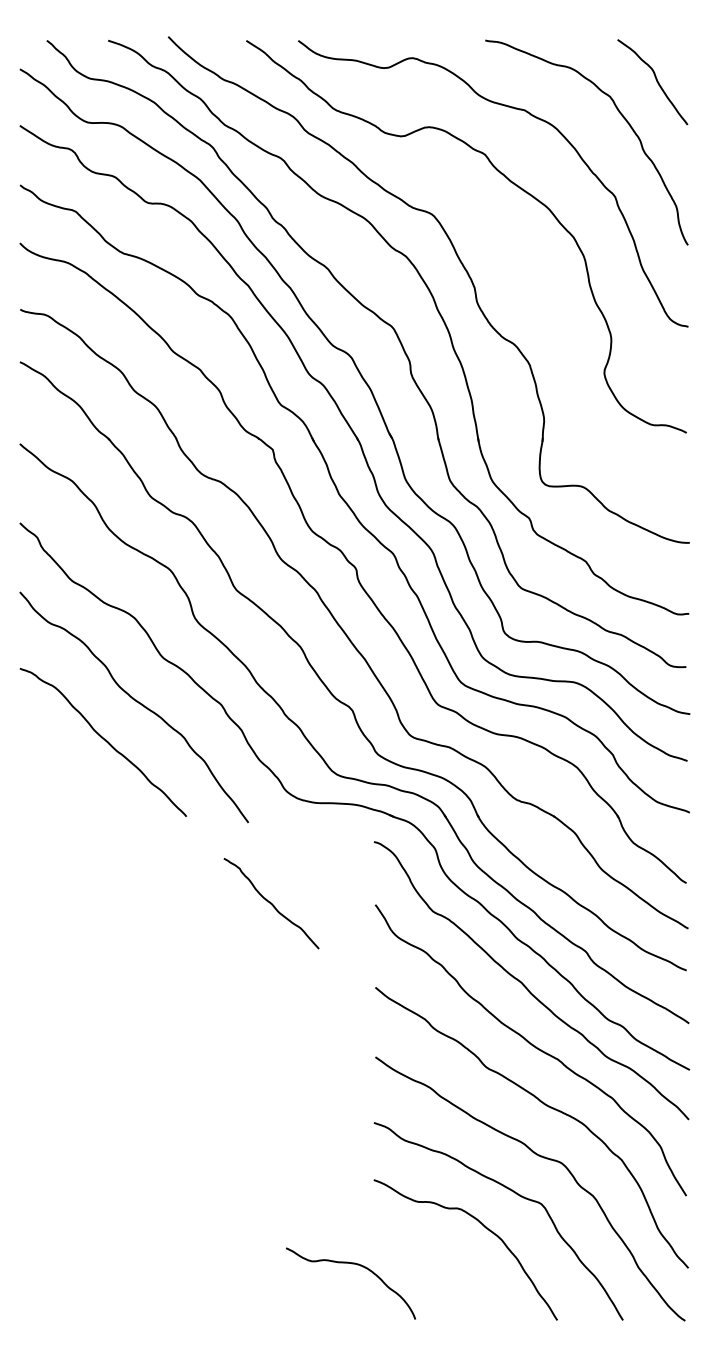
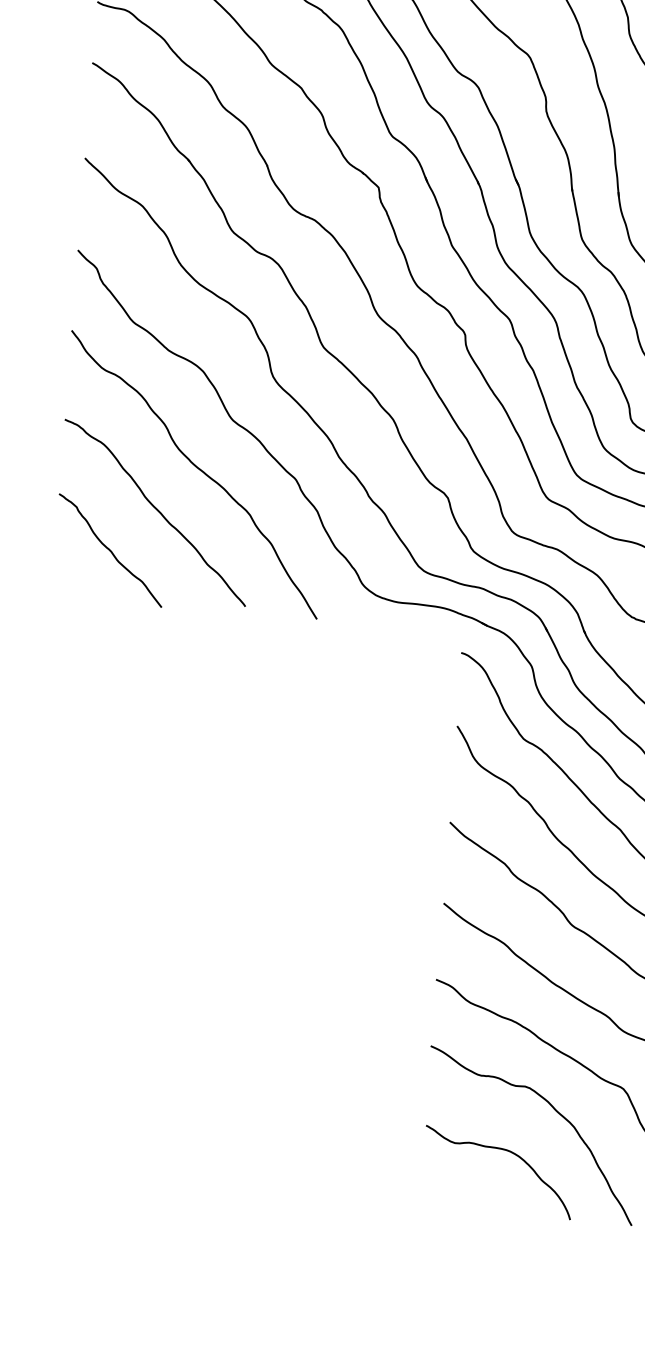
curve: (271, 903) -> (110, 550), moved
curve: (351, 1264) -> (500, 1150), moved

